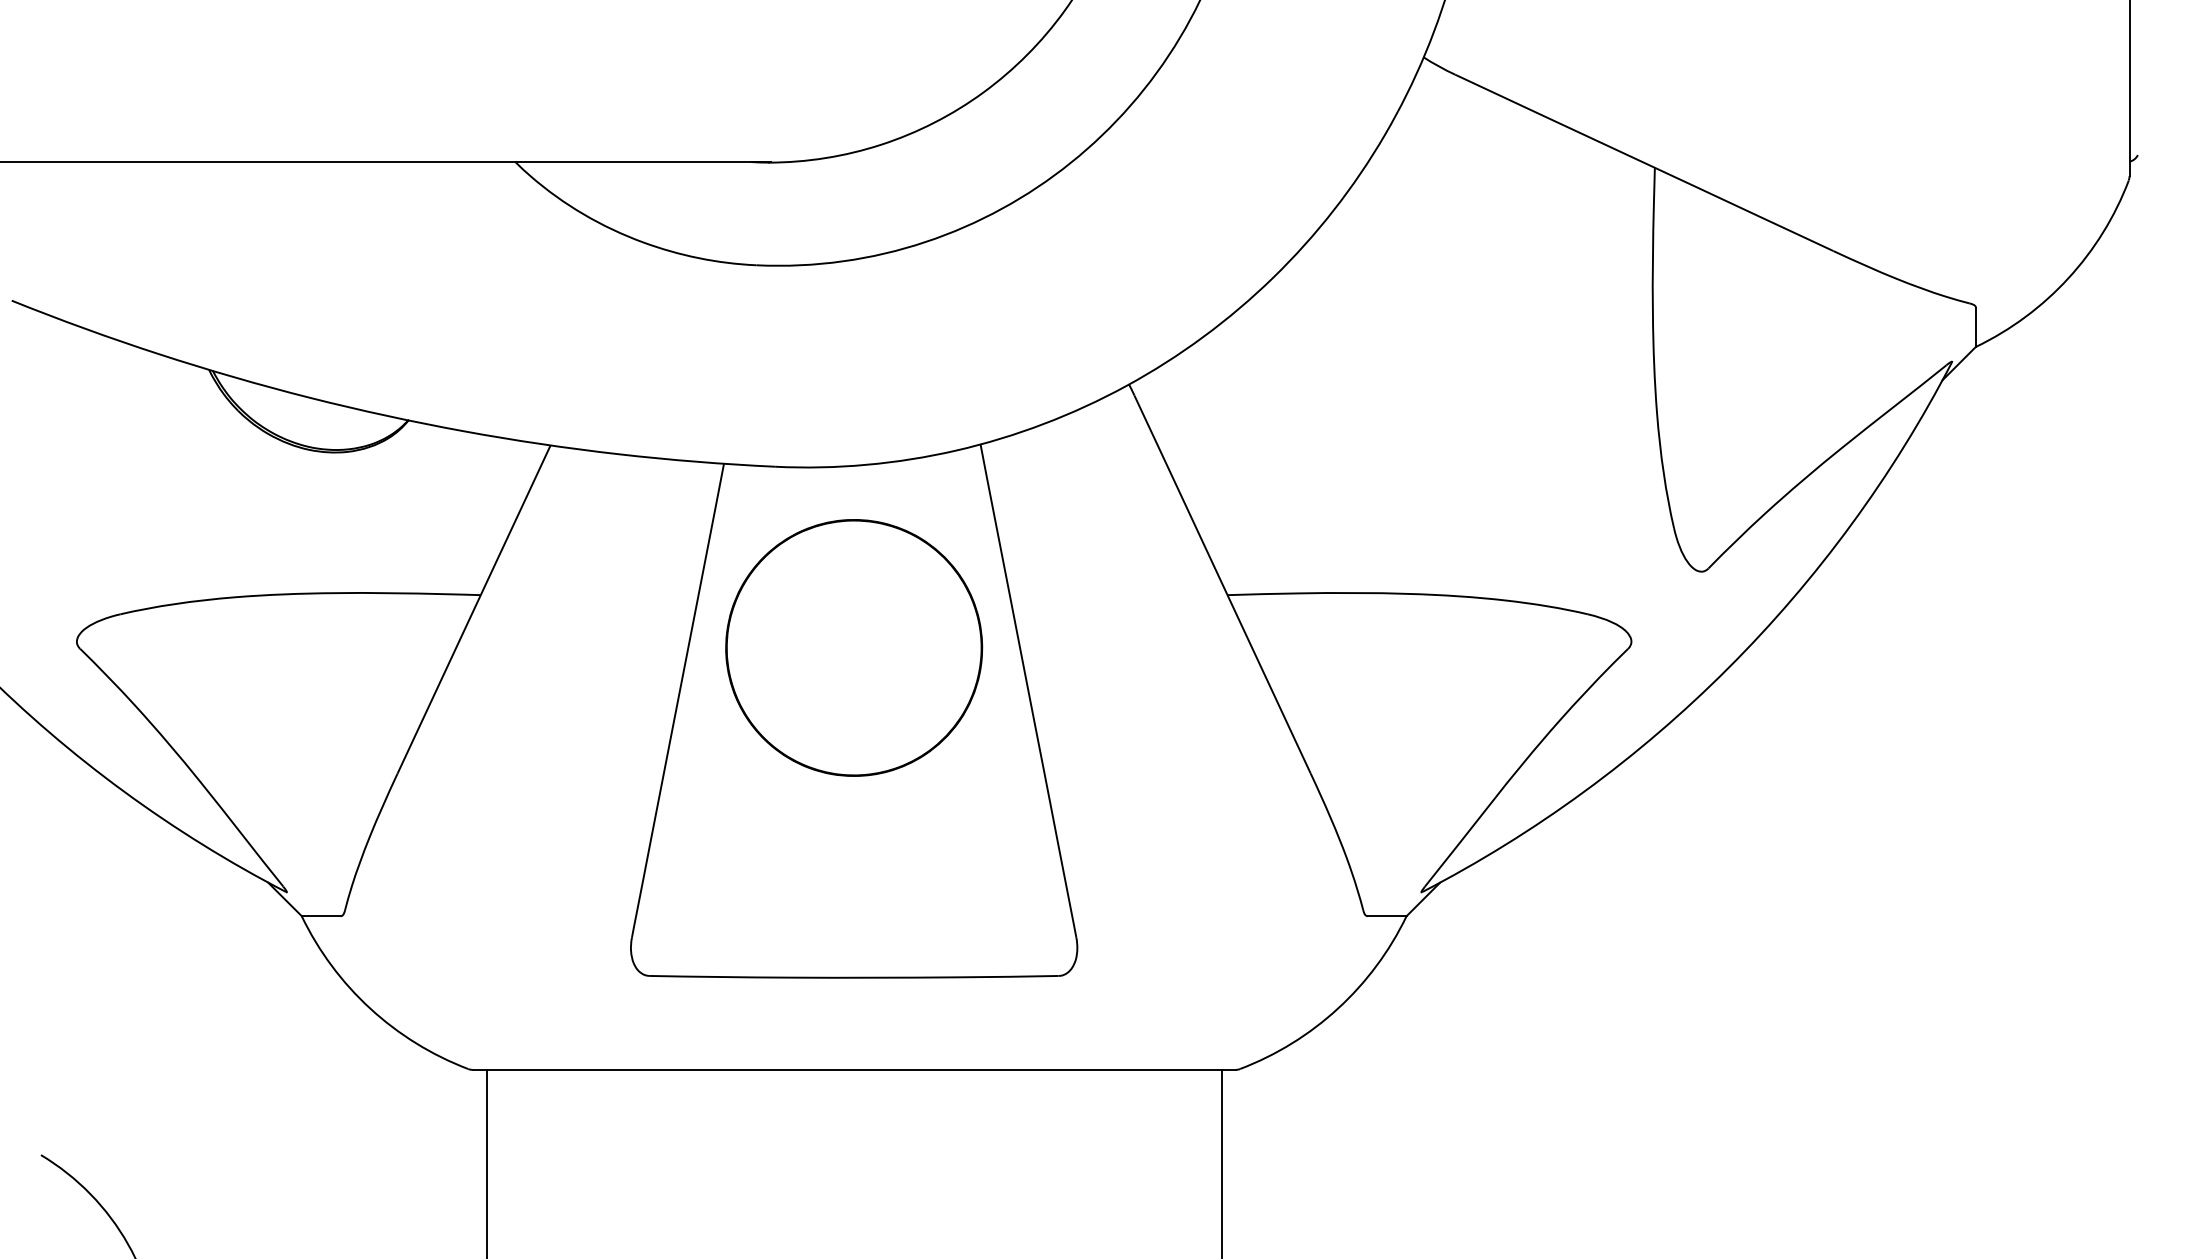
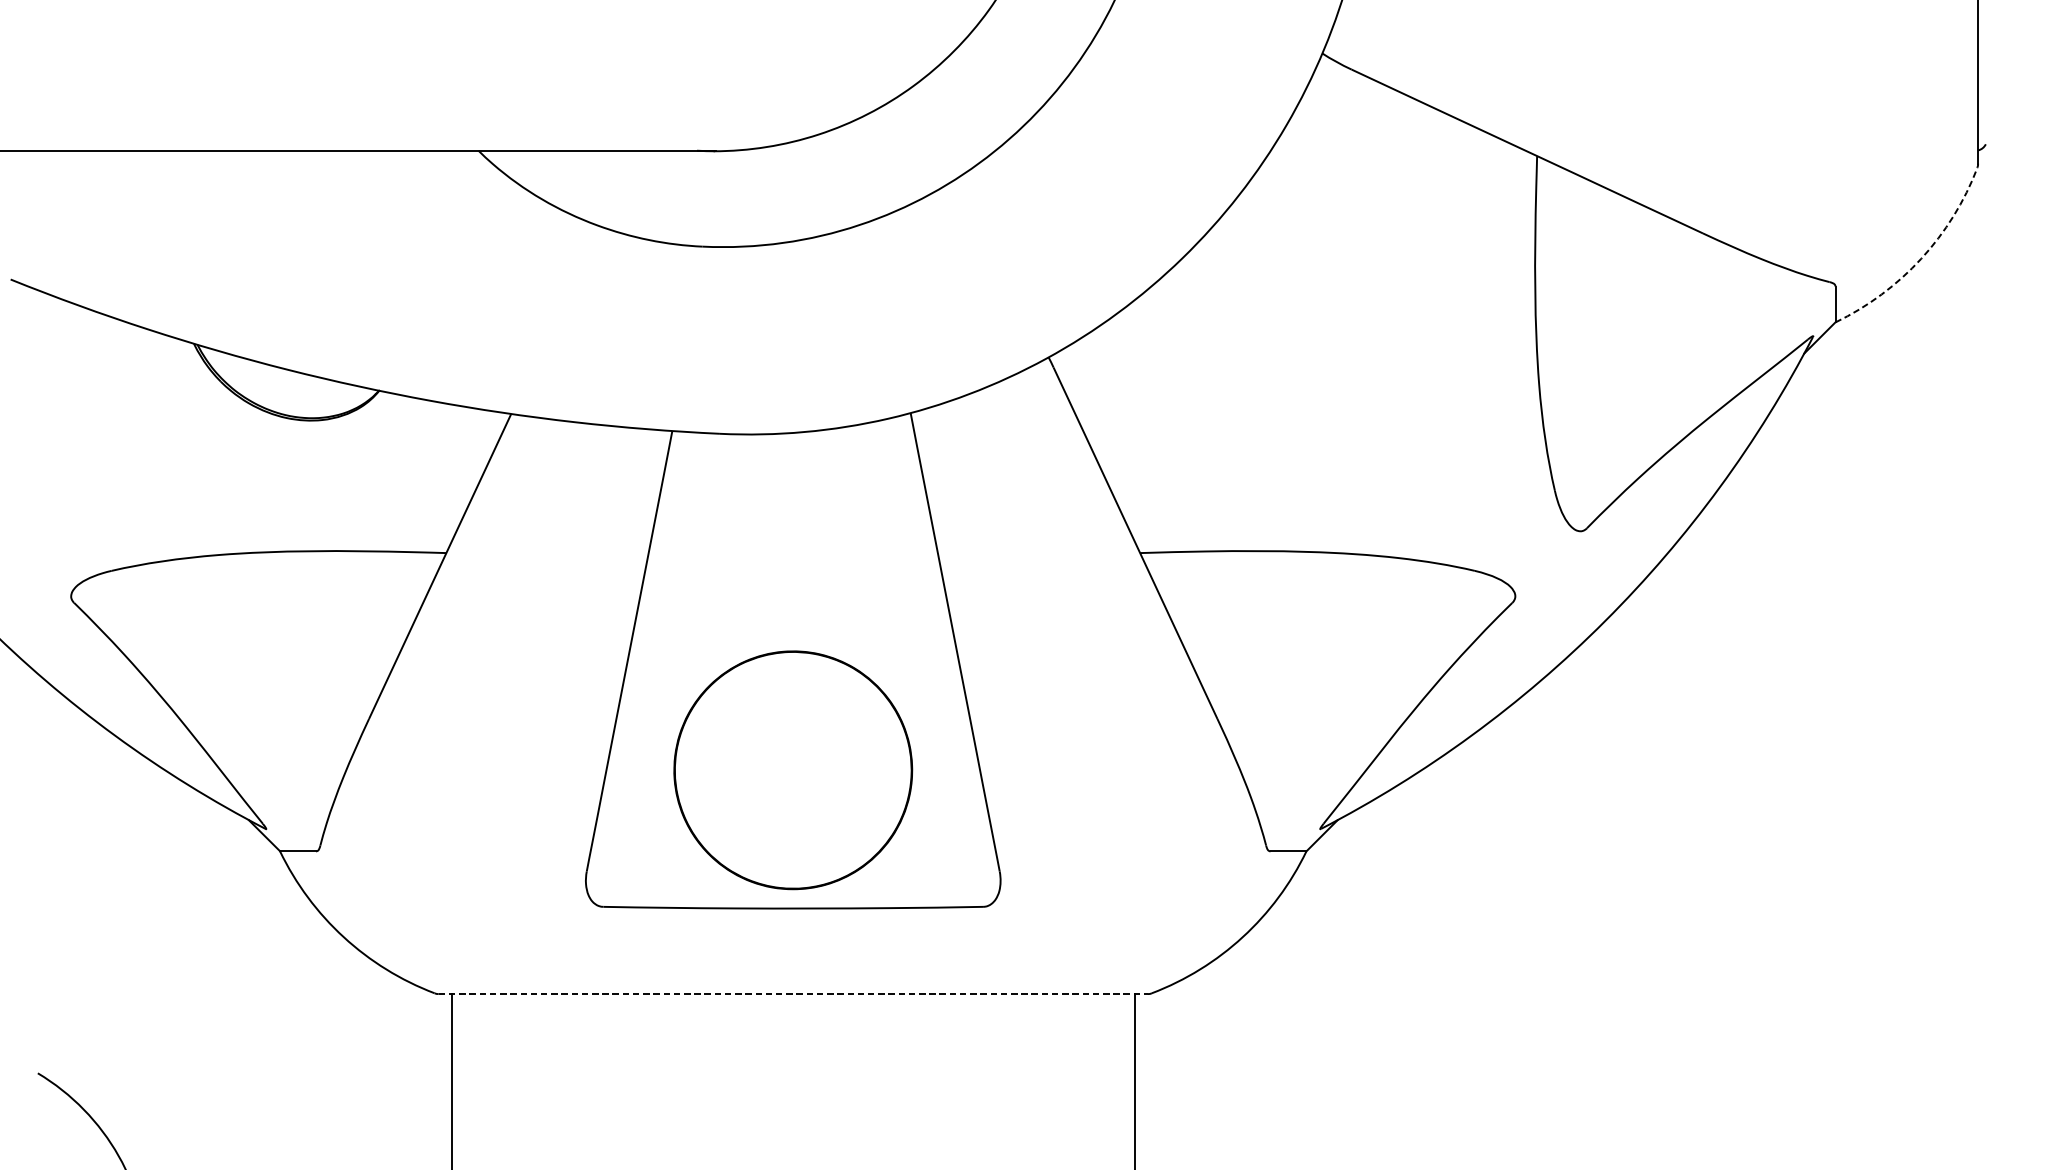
arc: (2068, 278) -> (1921, 258), solid -> dashed
part: (854, 647) -> (793, 769), moved
line: (854, 1069) -> (793, 993), solid -> dashed

